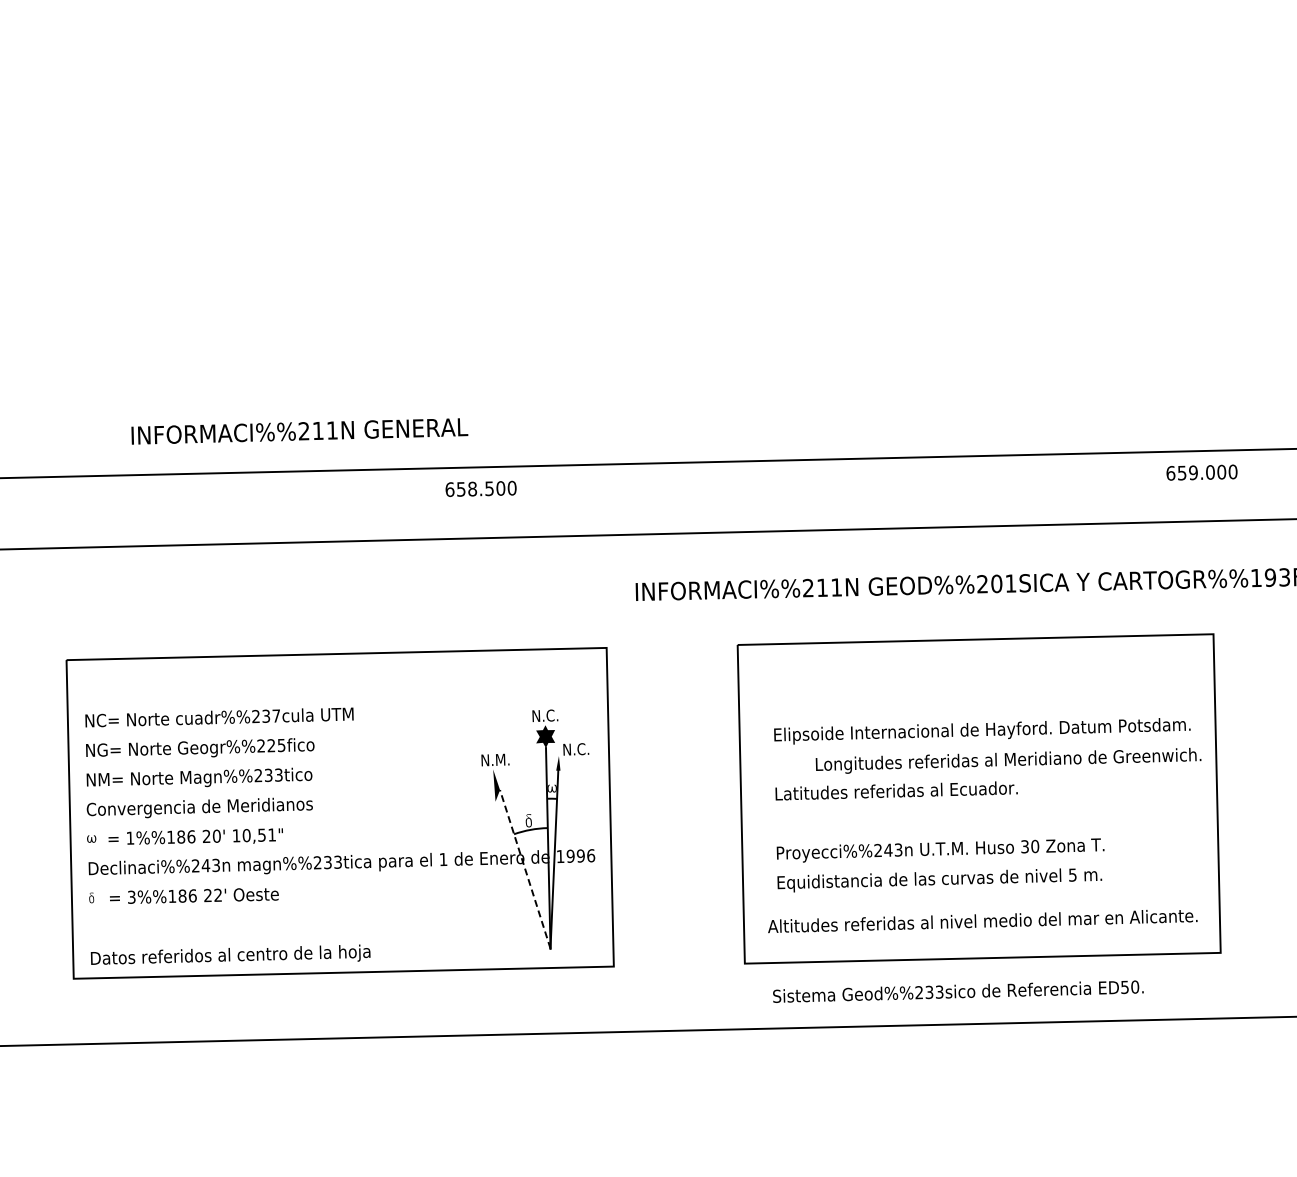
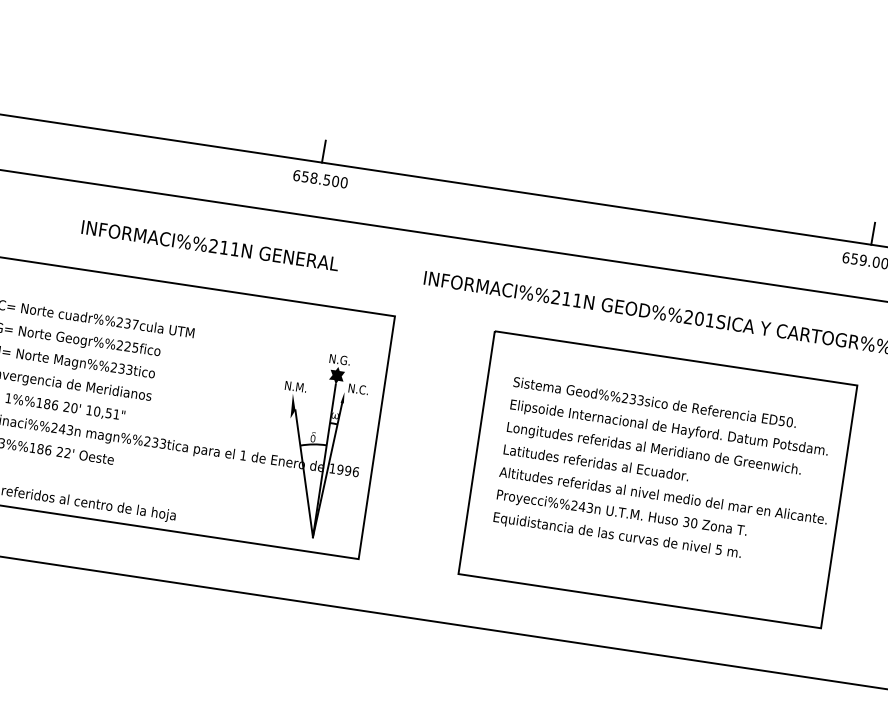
text: (299, 431) -> (210, 245), moved
line: (1200, 436) -> (873, 233), added
line: (479, 452) -> (324, 151), added
text: (555, 715) -> (347, 360), N.C. -> N.G.
text: (1008, 760) -> (654, 449), moved
line: (525, 868) -> (304, 473), dashed -> solid
text: (982, 921) -> (663, 495), moved
text: (958, 991) -> (655, 402), moved

